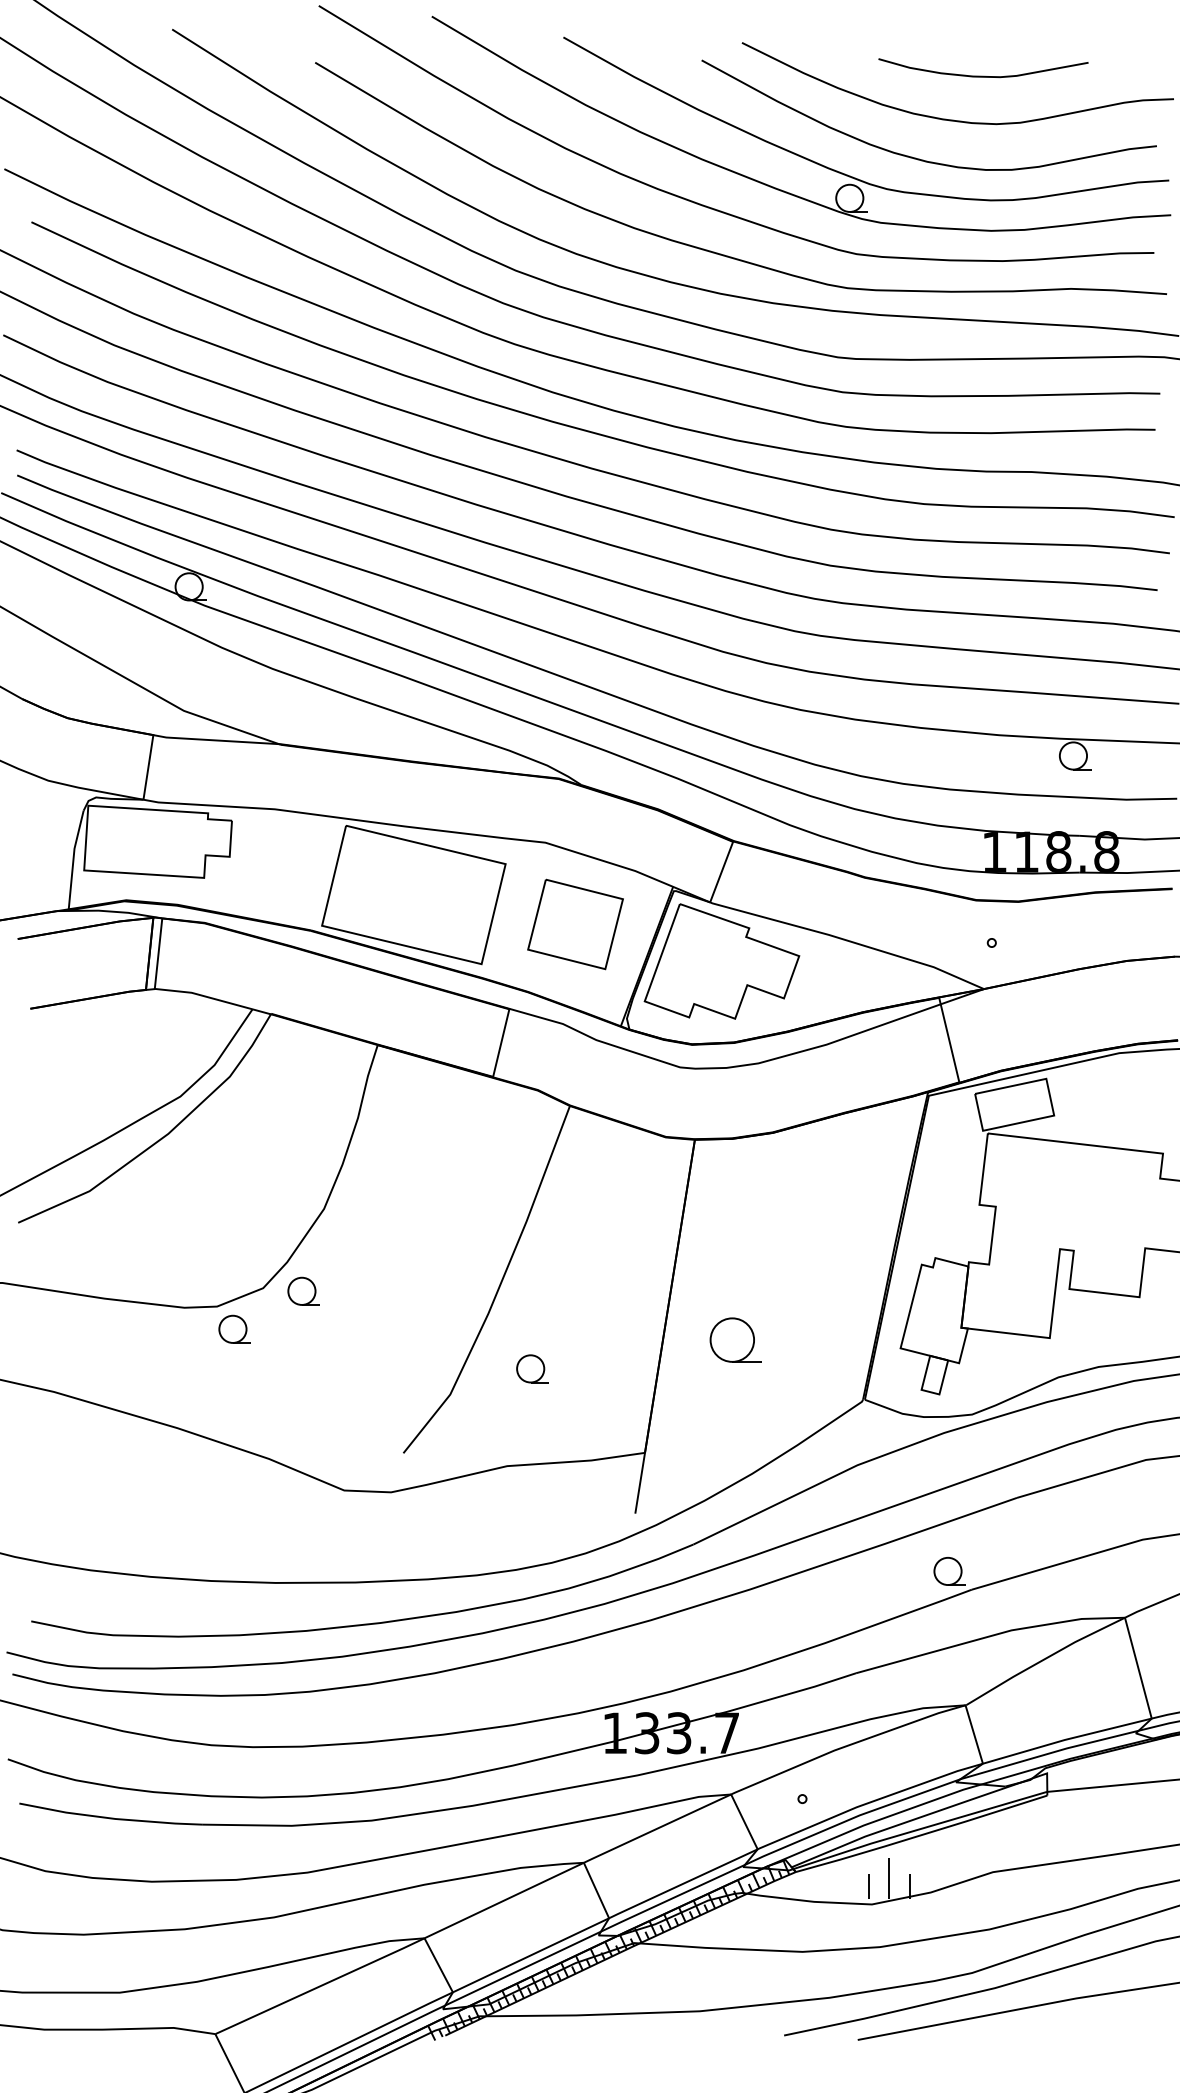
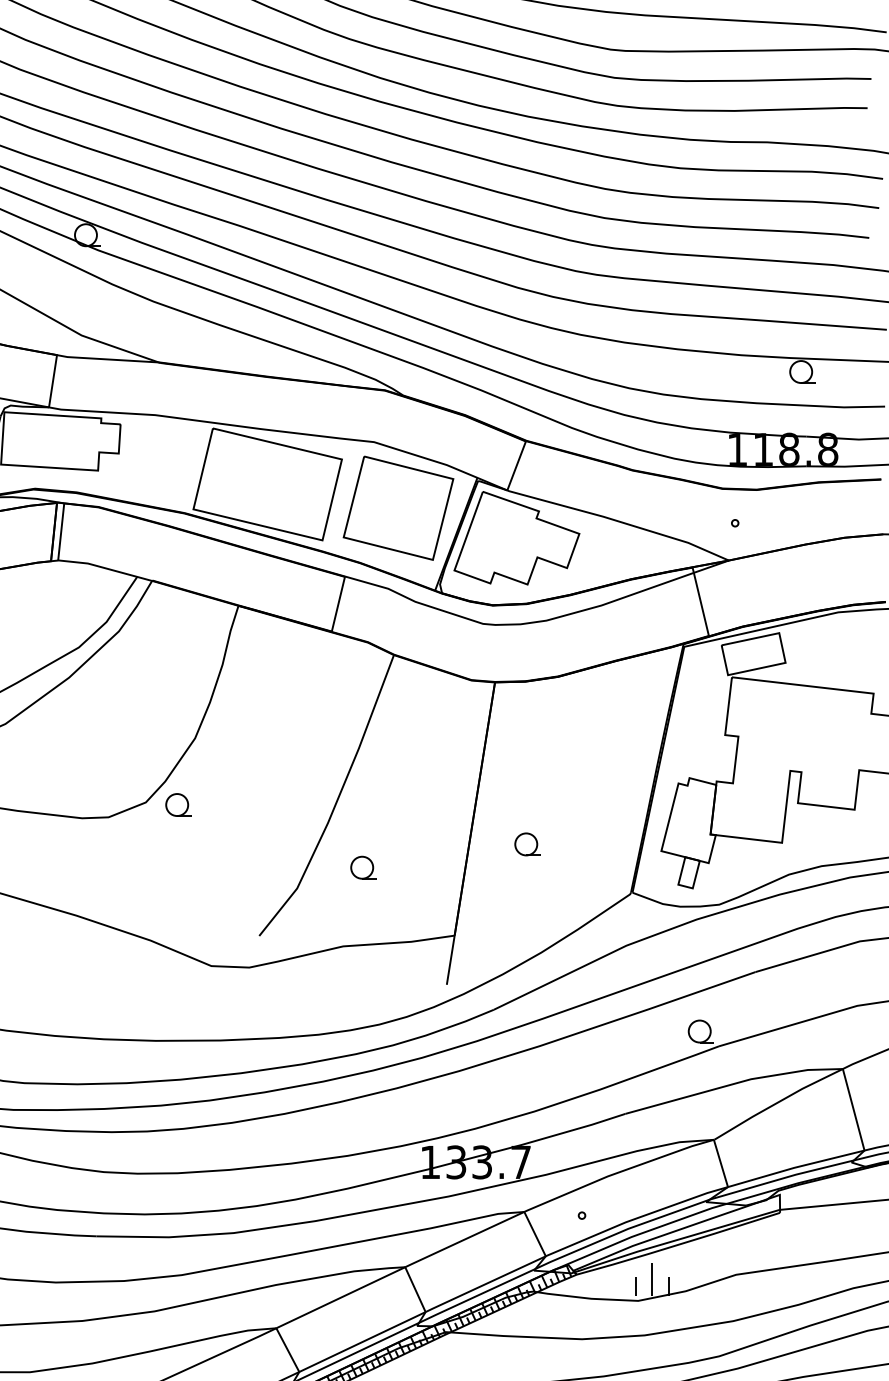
part: (575, 924) -> (398, 508), size x1.43
part: (234, 1328) -> (122, 835), removed
part: (735, 1339) -> (527, 843), size x0.62

